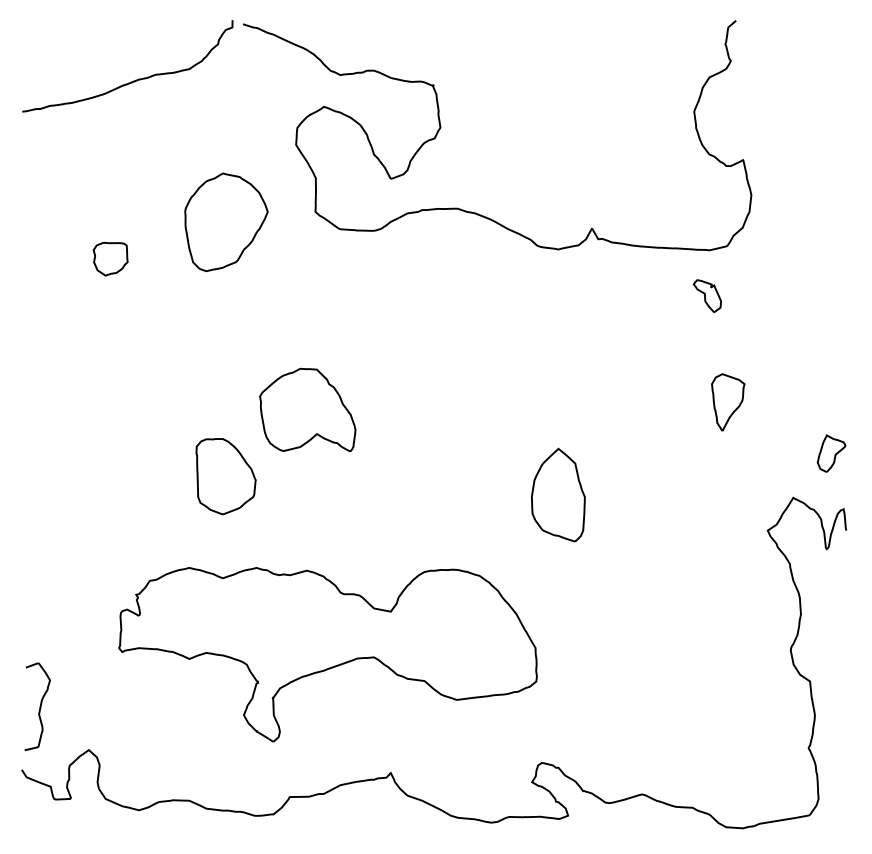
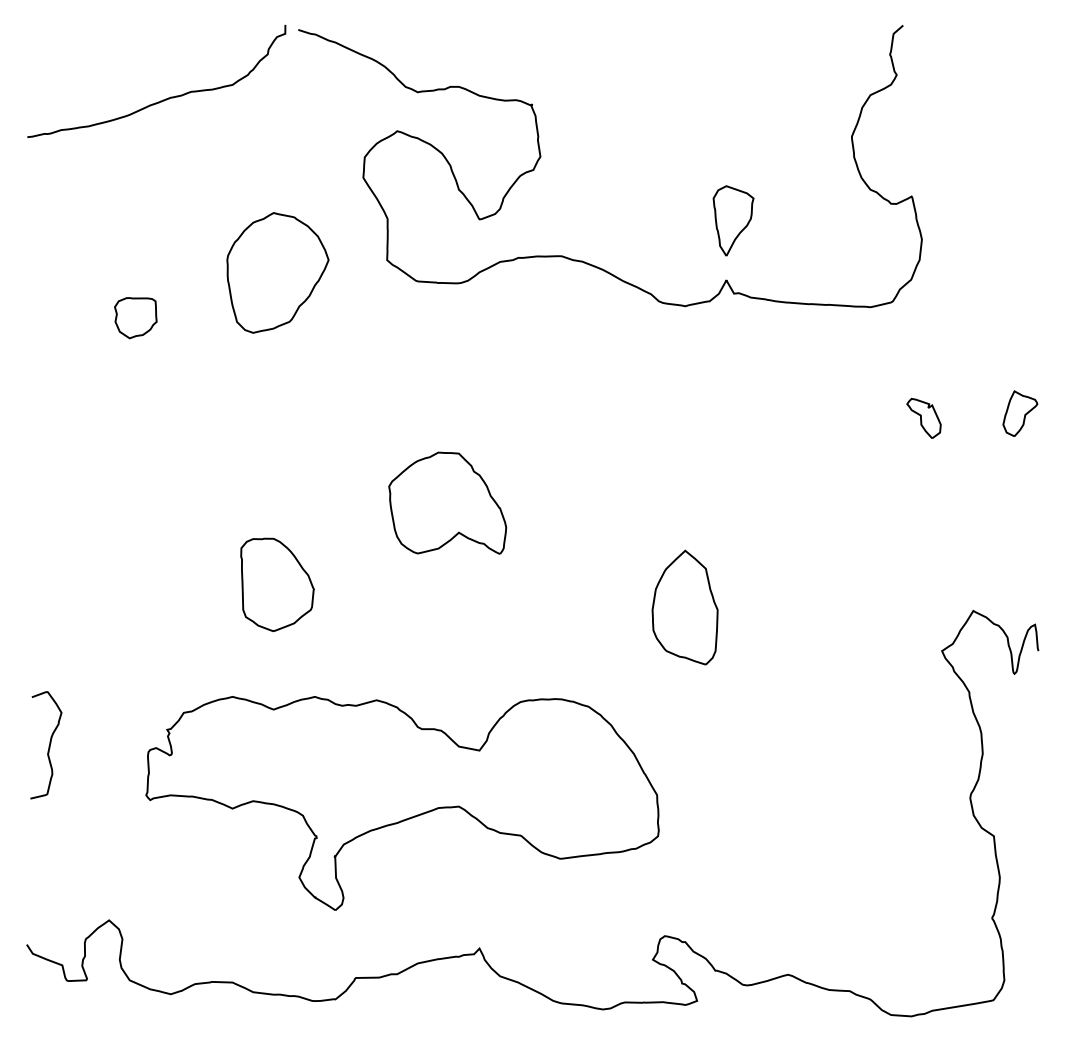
part: (707, 295) -> (923, 417), moved
part: (728, 402) -> (733, 220), moved
part: (307, 409) -> (447, 502), moved
part: (831, 453) -> (1020, 413), moved
curve: (39, 707) -> (48, 746), moved

